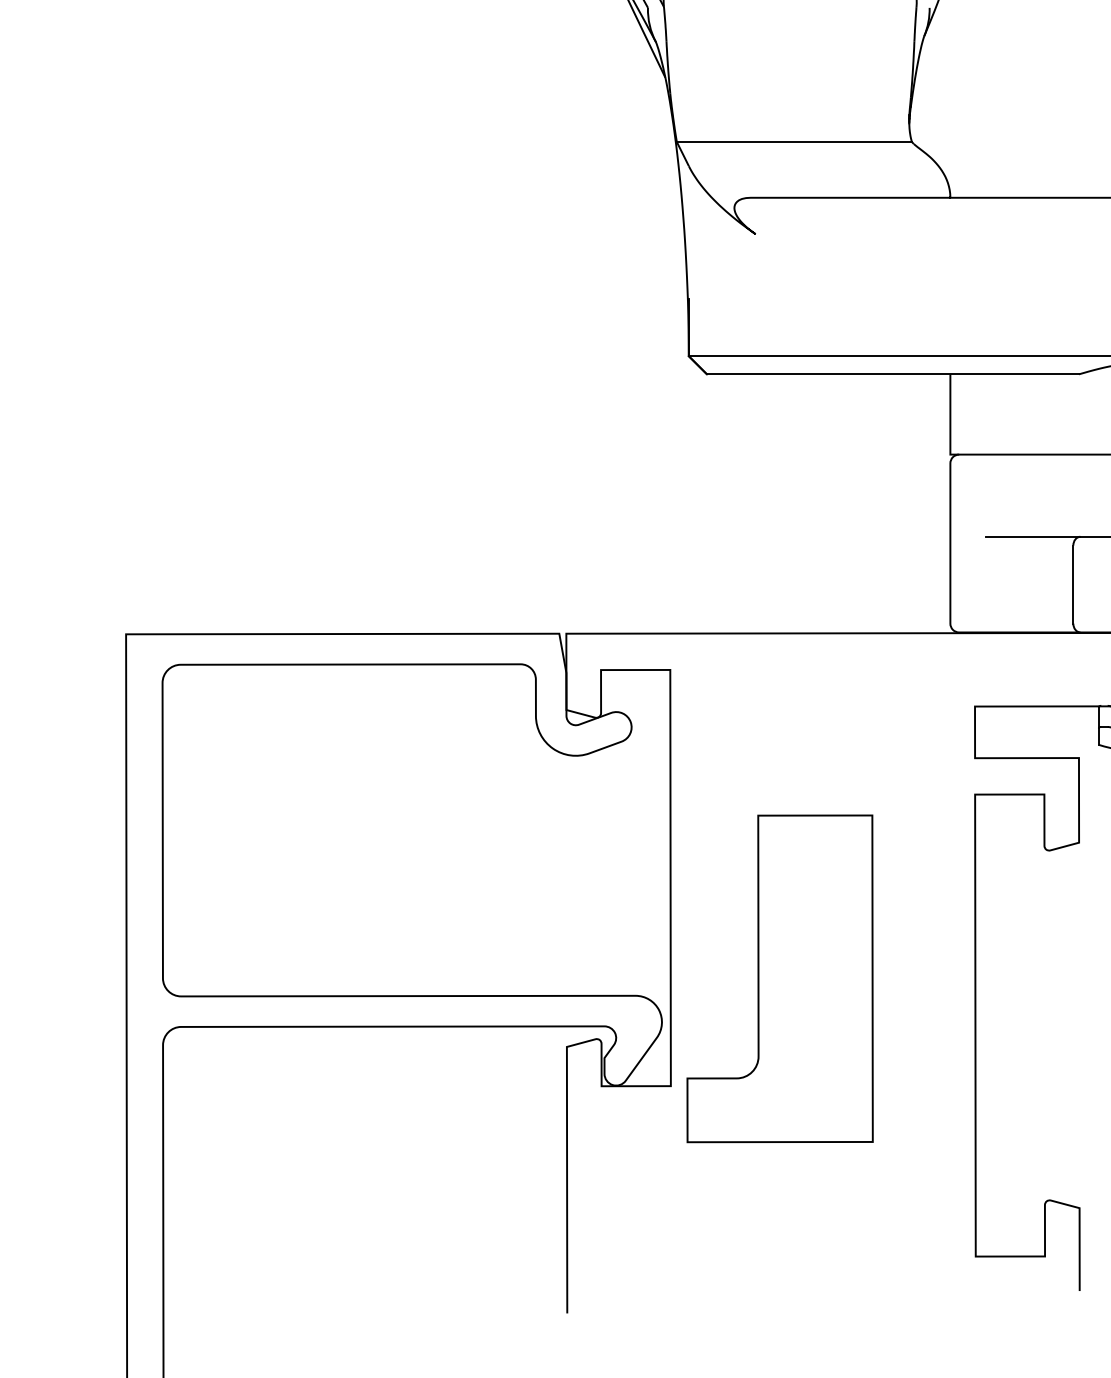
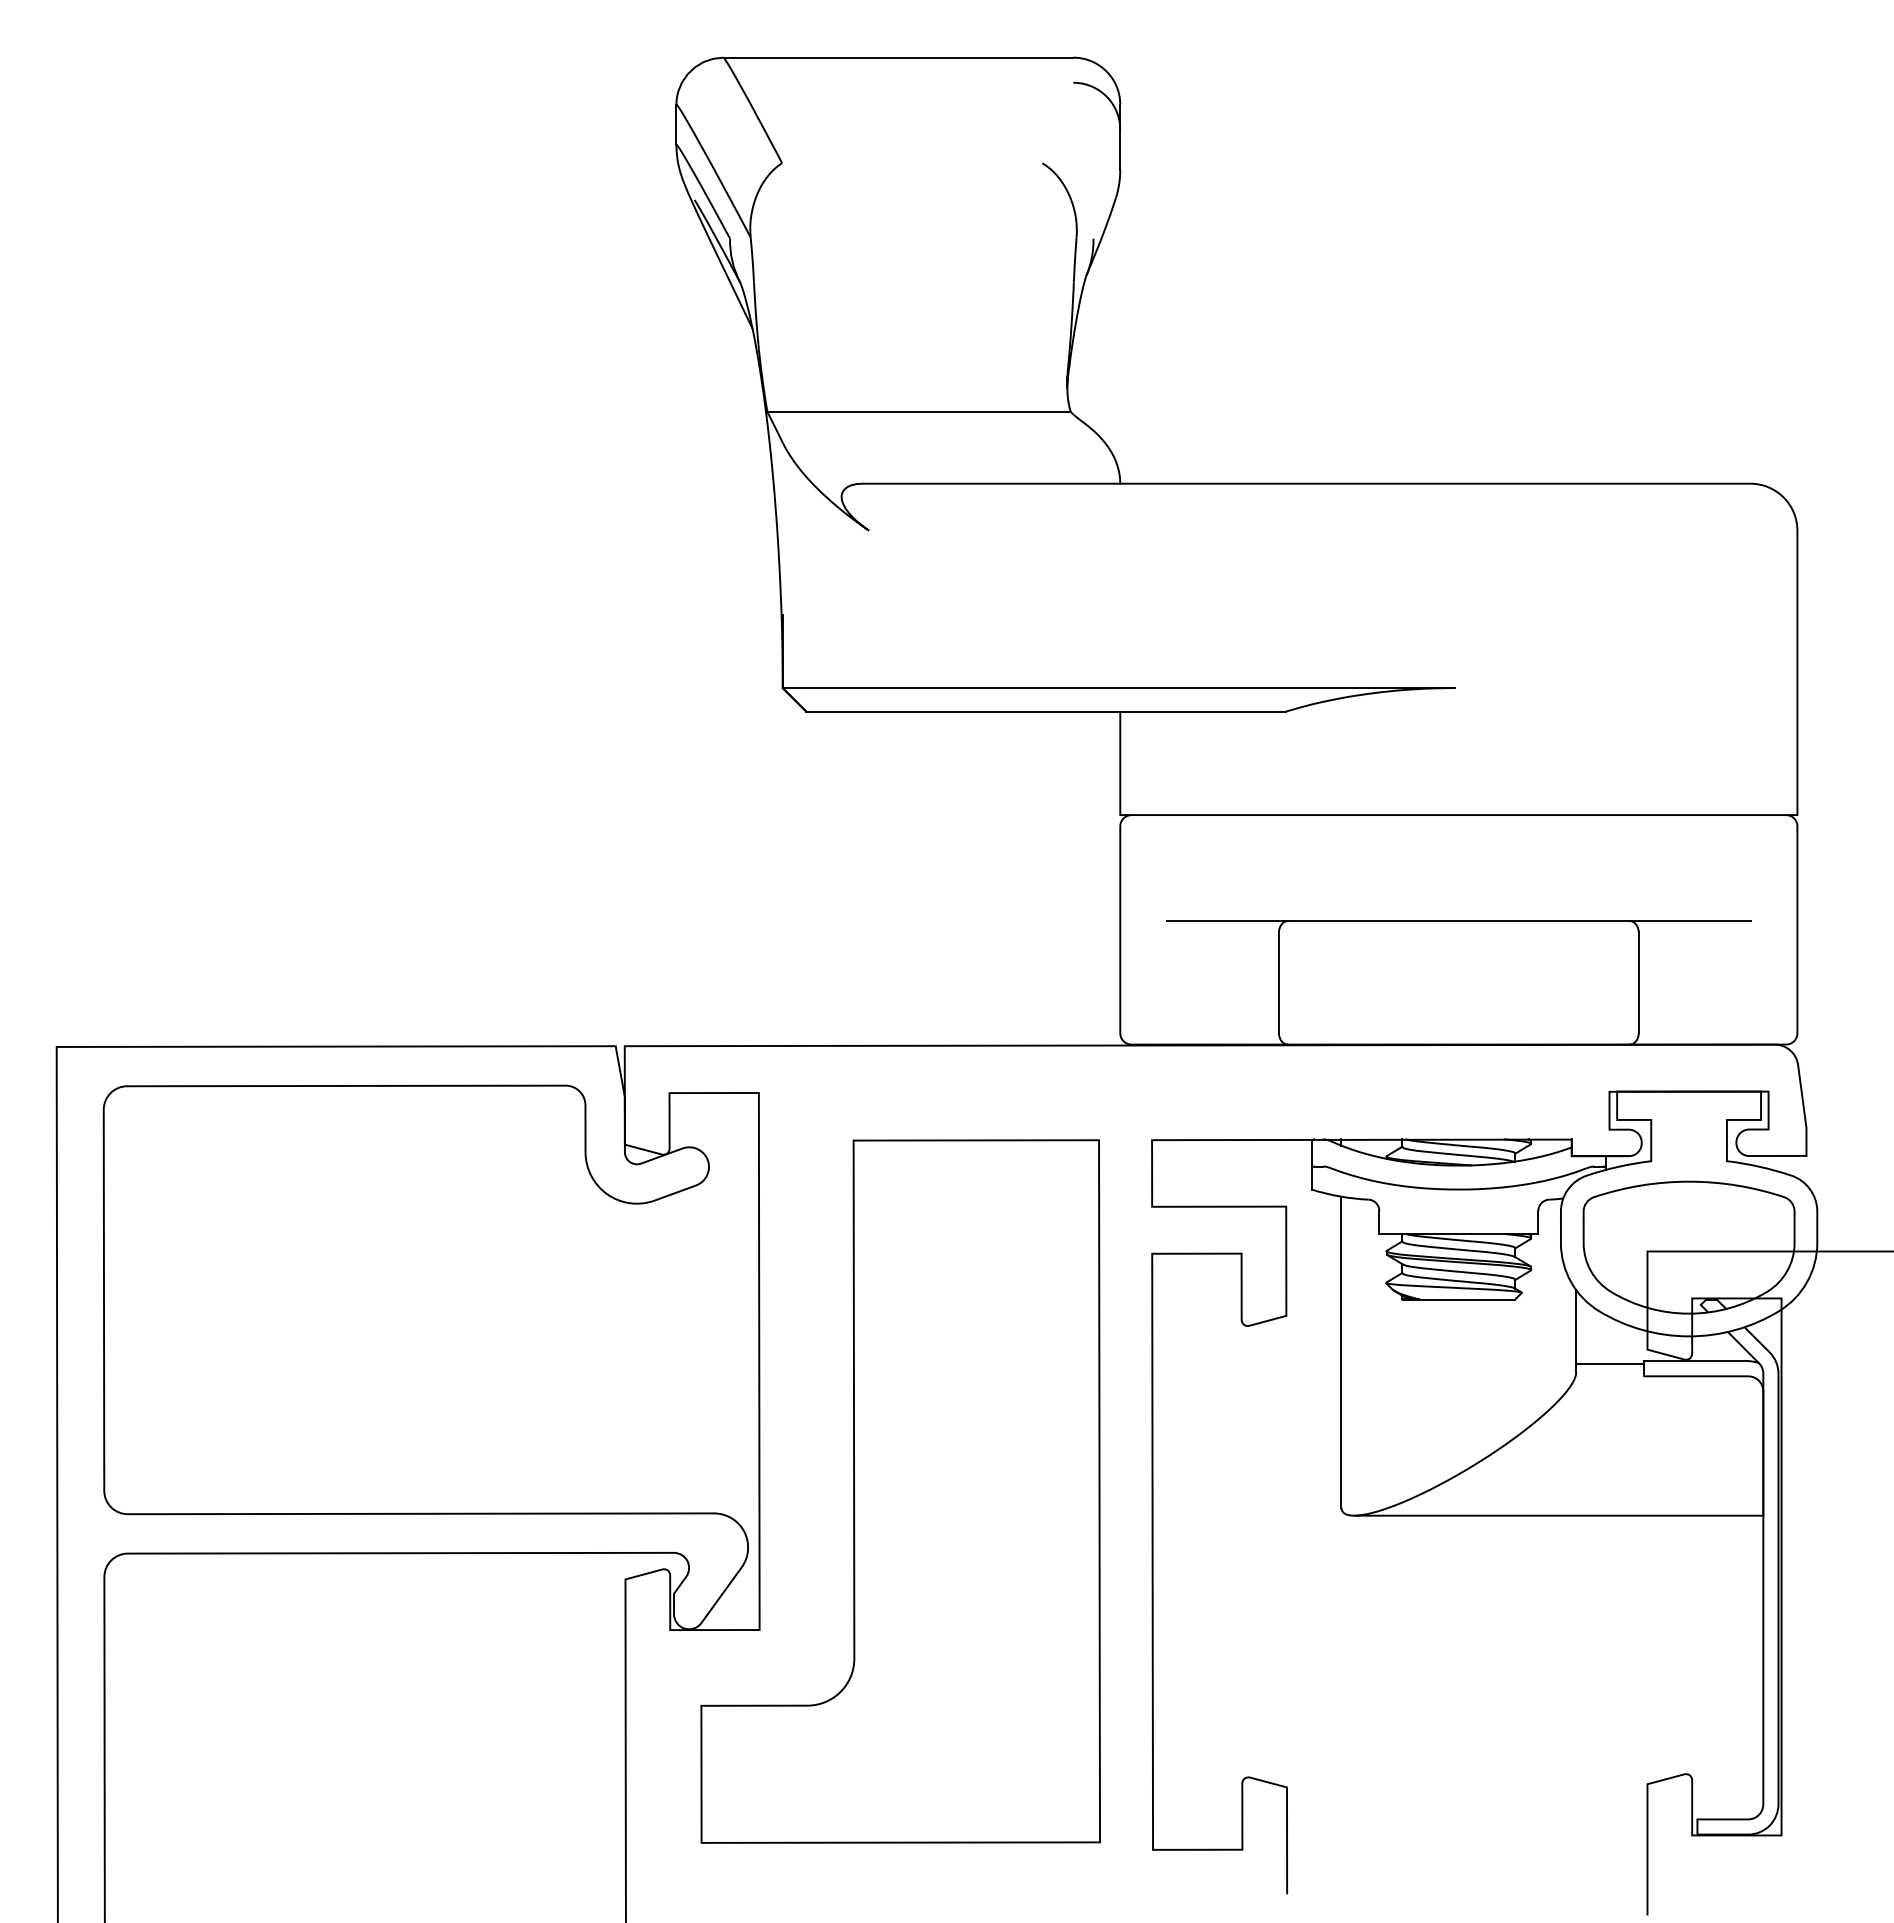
part: (780, 978) -> (900, 1491), size x1.67

